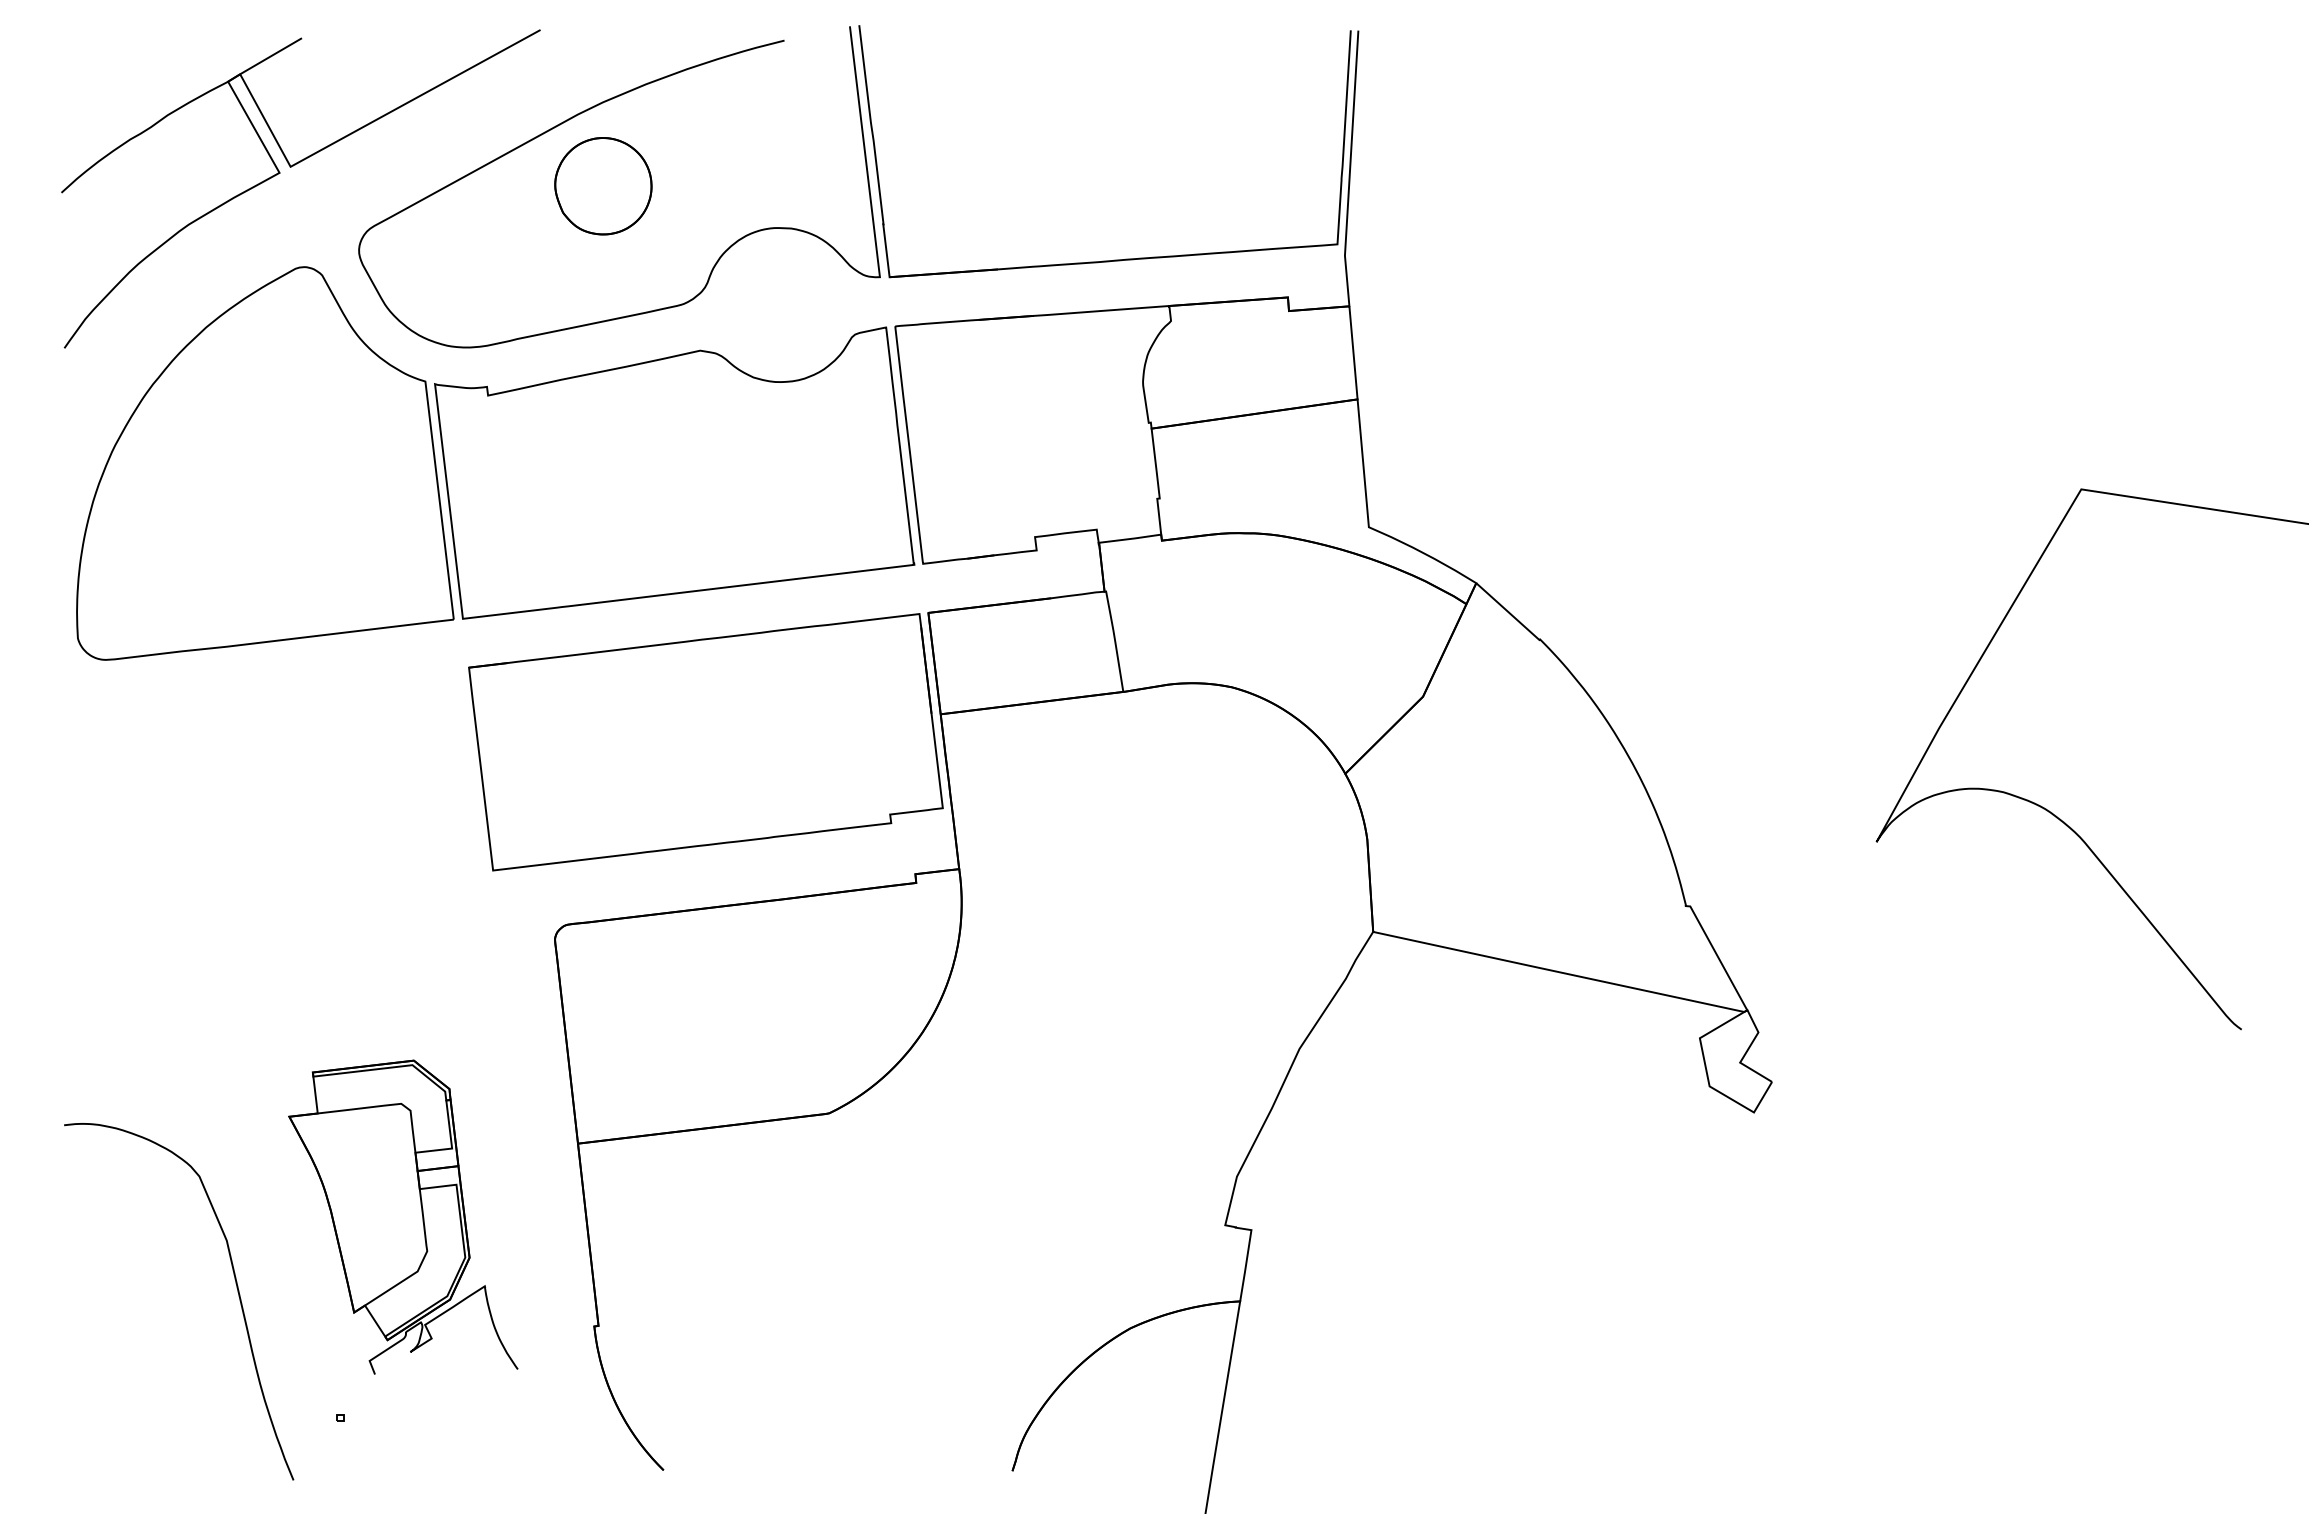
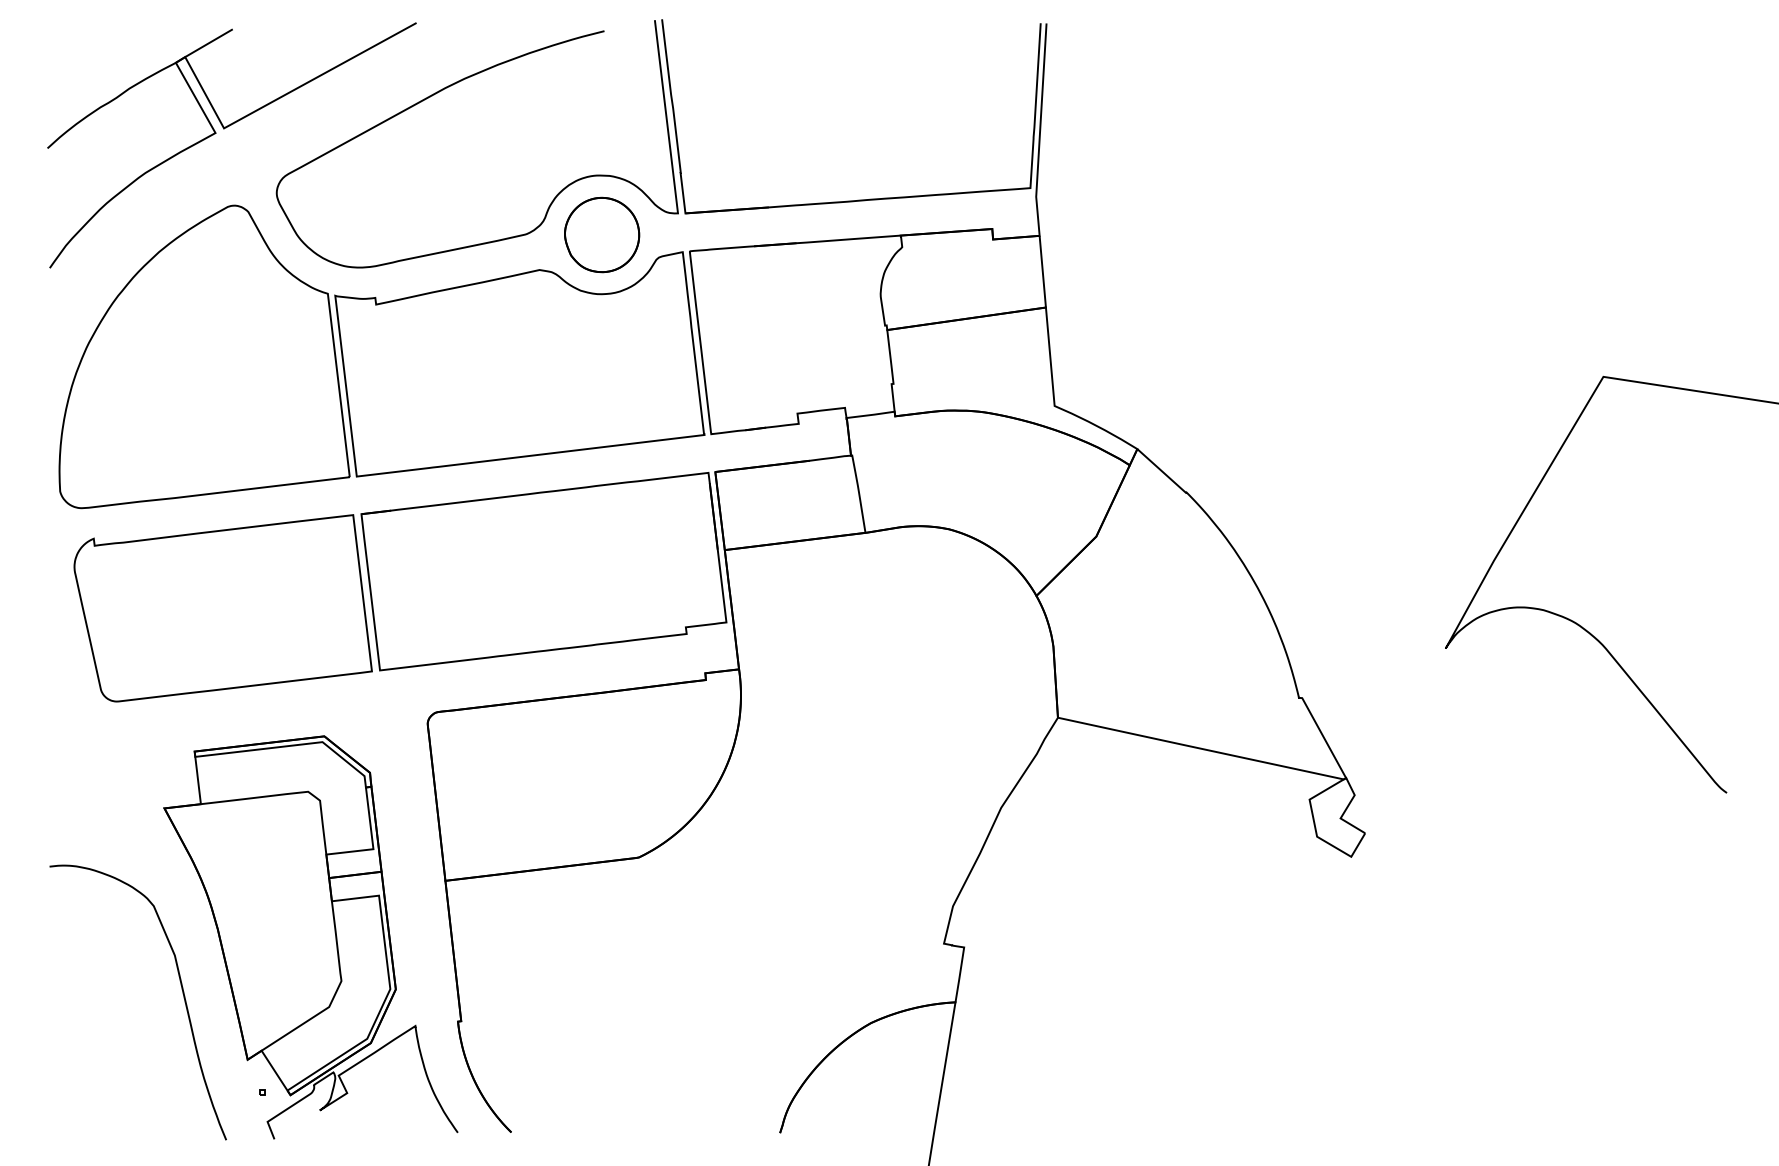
part: (603, 186) -> (602, 235), moved
part: (289, 789) -> (223, 608), added
part: (403, 1217) -> (311, 937), size x1.67

